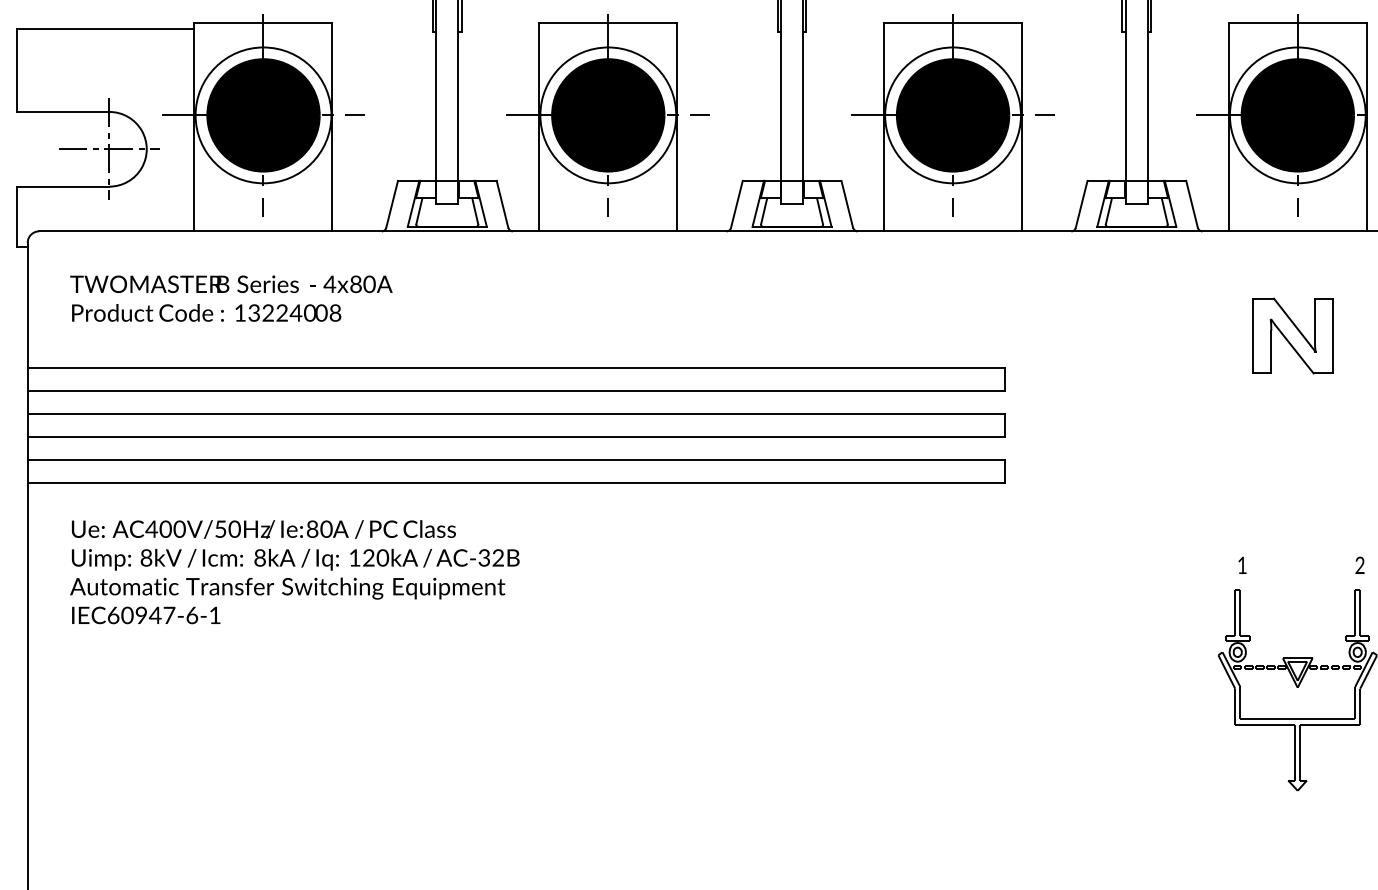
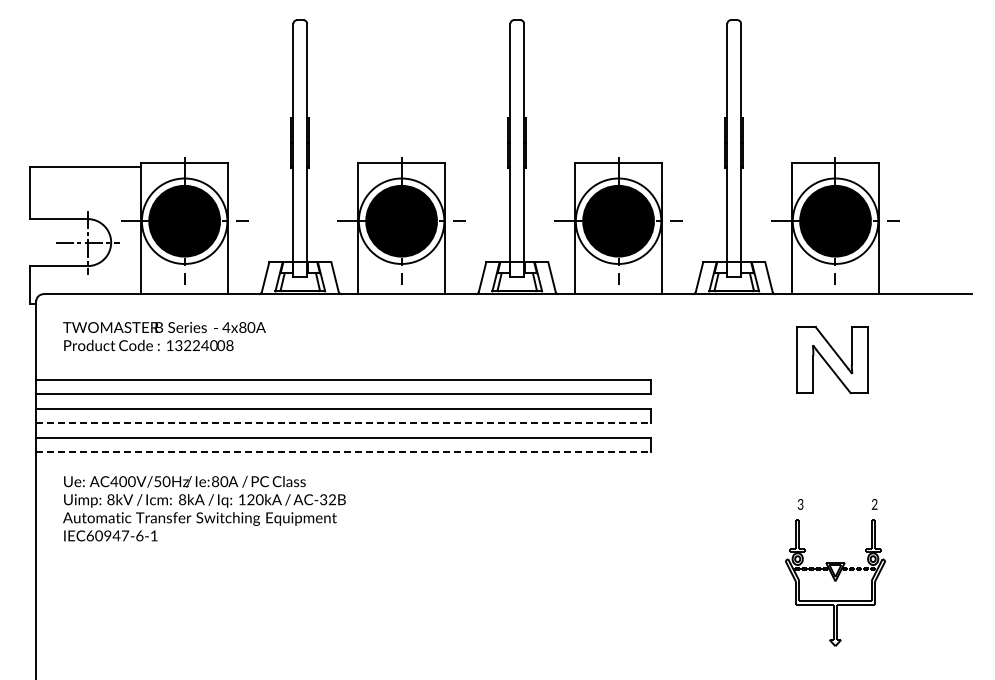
part: (1293, 335) -> (832, 359), size x1.4
line: (517, 436) -> (344, 423), solid -> dashed
line: (517, 482) -> (344, 452), solid -> dashed
text: (1242, 565) -> (800, 504), 1 -> 3

